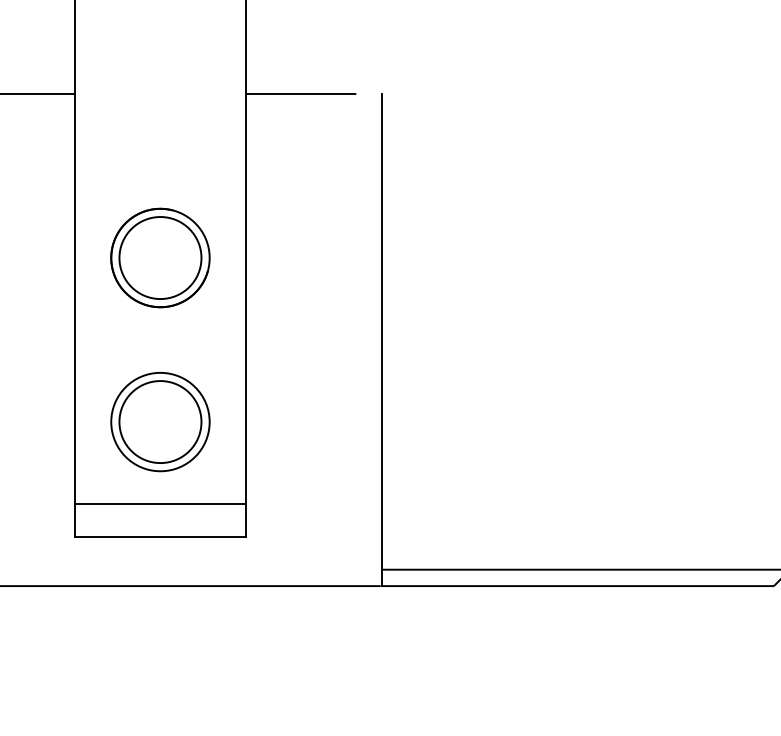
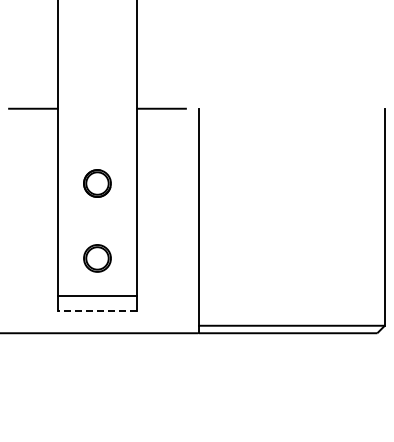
part: (160, 257) -> (97, 183), size x0.6
part: (160, 422) -> (97, 258), size x0.6
line: (160, 536) -> (97, 310), solid -> dashed

